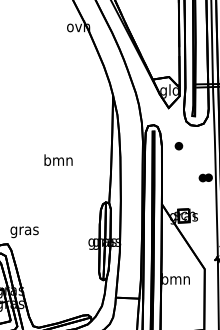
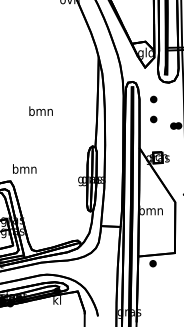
text: (57, 159) -> (40, 110), moved
part: (178, 170) -> (153, 119), added
text: (24, 231) -> (24, 170), gras -> bmn

